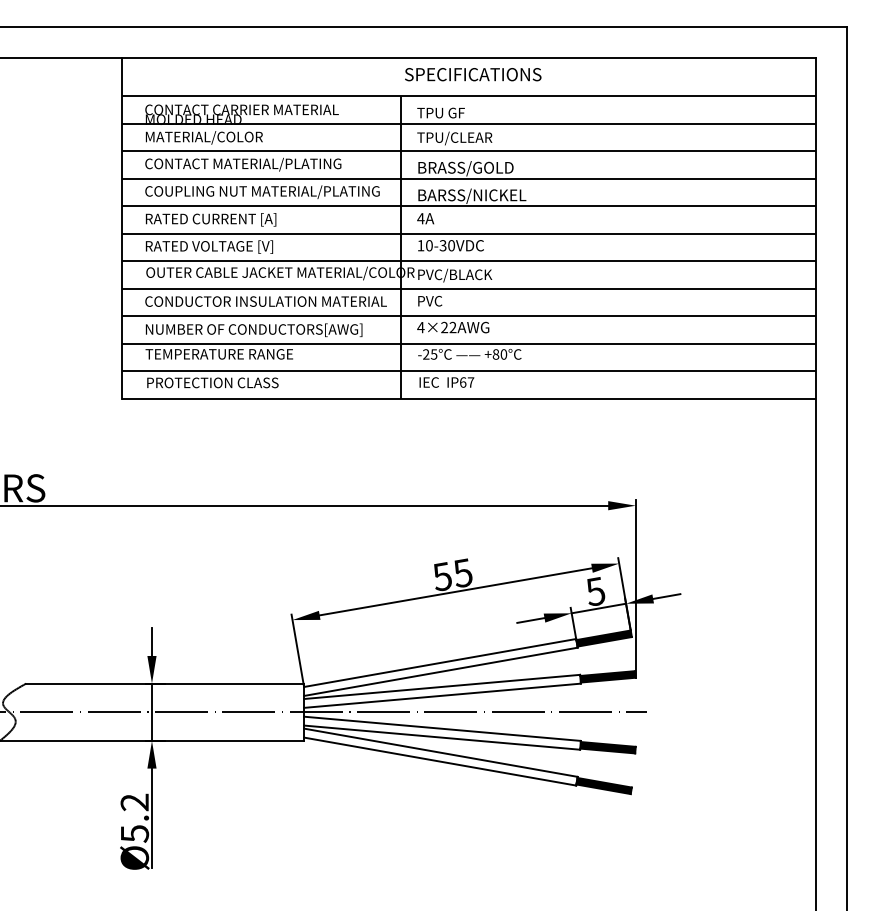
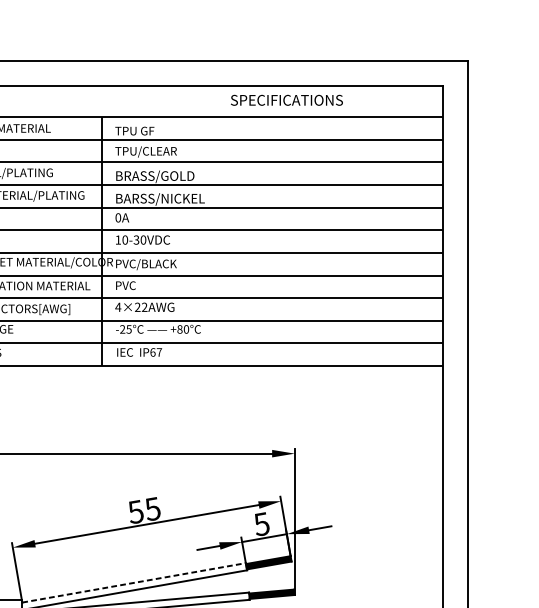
text: (473, 74) -> (287, 100), moved
text: (420, 218) -> (117, 217), 4A -> 0A
line: (440, 662) -> (134, 582), solid -> dashed

